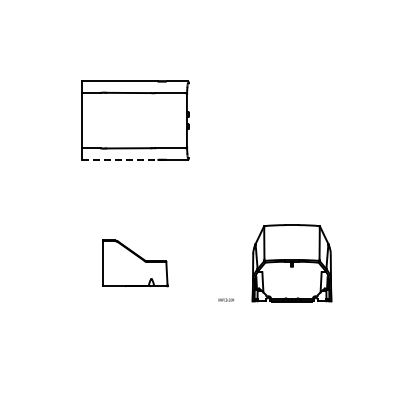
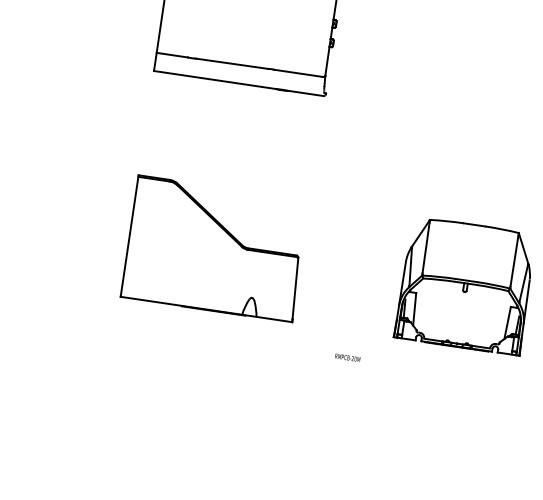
line: (120, 159) -> (216, 79), dashed -> solid
part: (135, 263) -> (215, 249), size x1.67
text: (225, 299) -> (346, 356), moved

